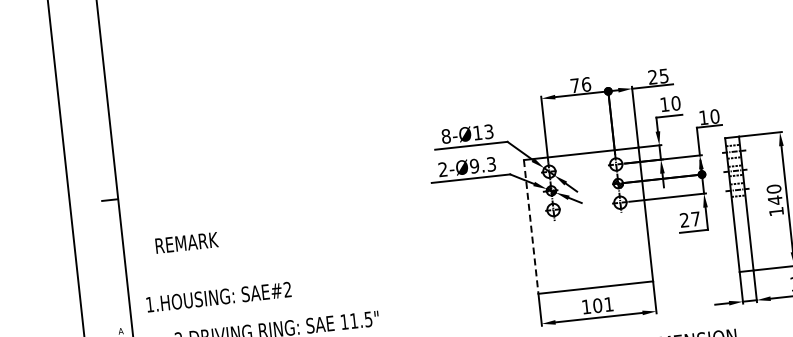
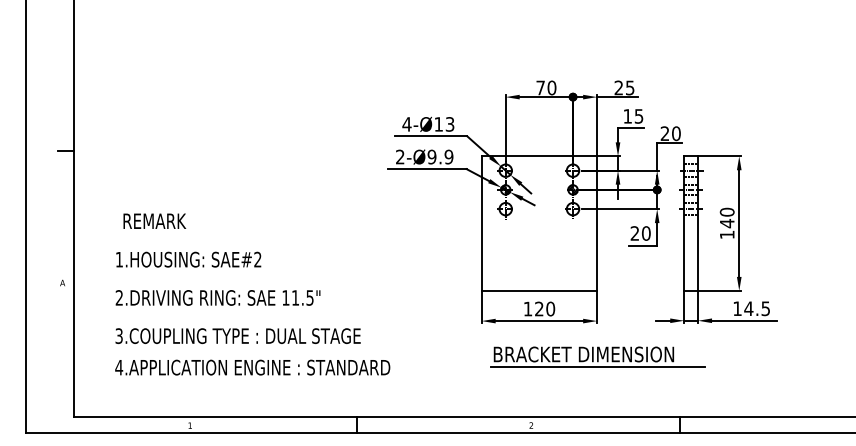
text: (585, 84) -> (551, 87), 76 -> 70
text: (675, 103) -> (638, 116), 10 -> 15
text: (703, 117) -> (664, 133), 10 -> 20
text: (445, 136) -> (406, 124), 8-Ø13 -> 4-Ø13
text: (490, 163) -> (448, 156), 2-Ø9.3 -> 2-Ø9.9
text: (696, 219) -> (646, 233), 27 -> 20
line: (531, 227) -> (481, 224), dashed -> solid
text: (186, 242) -> (154, 220), moved
text: (218, 297) -> (188, 259), moved
text: (603, 304) -> (545, 308), 101 -> 120

